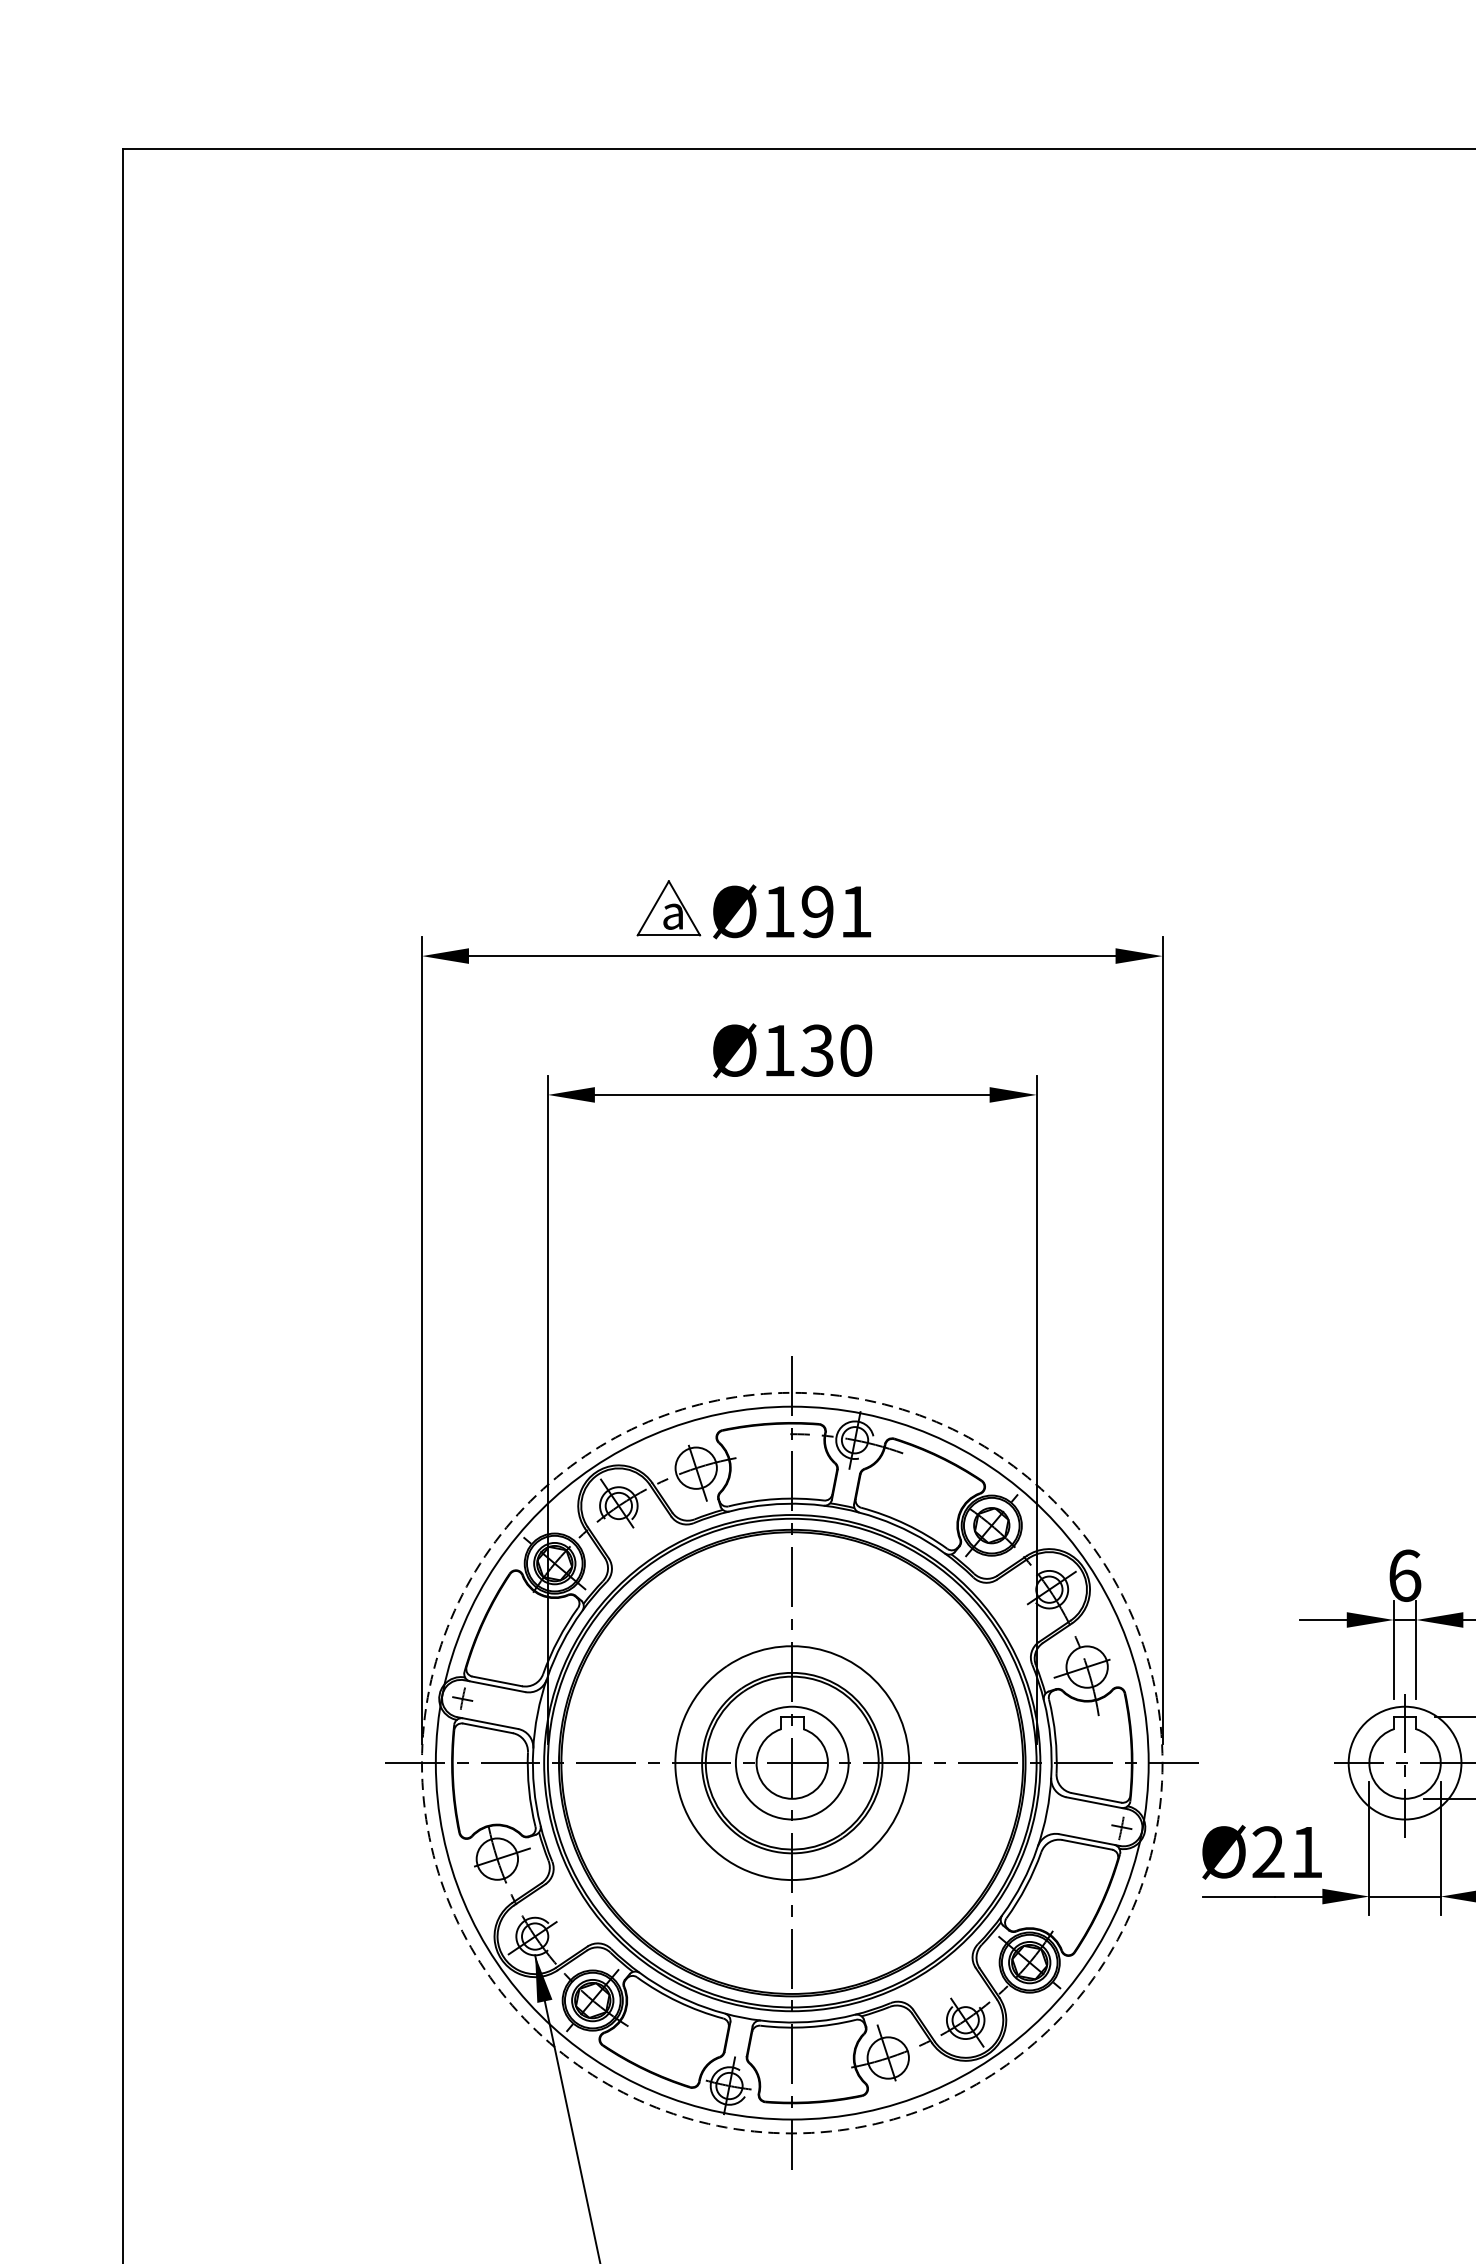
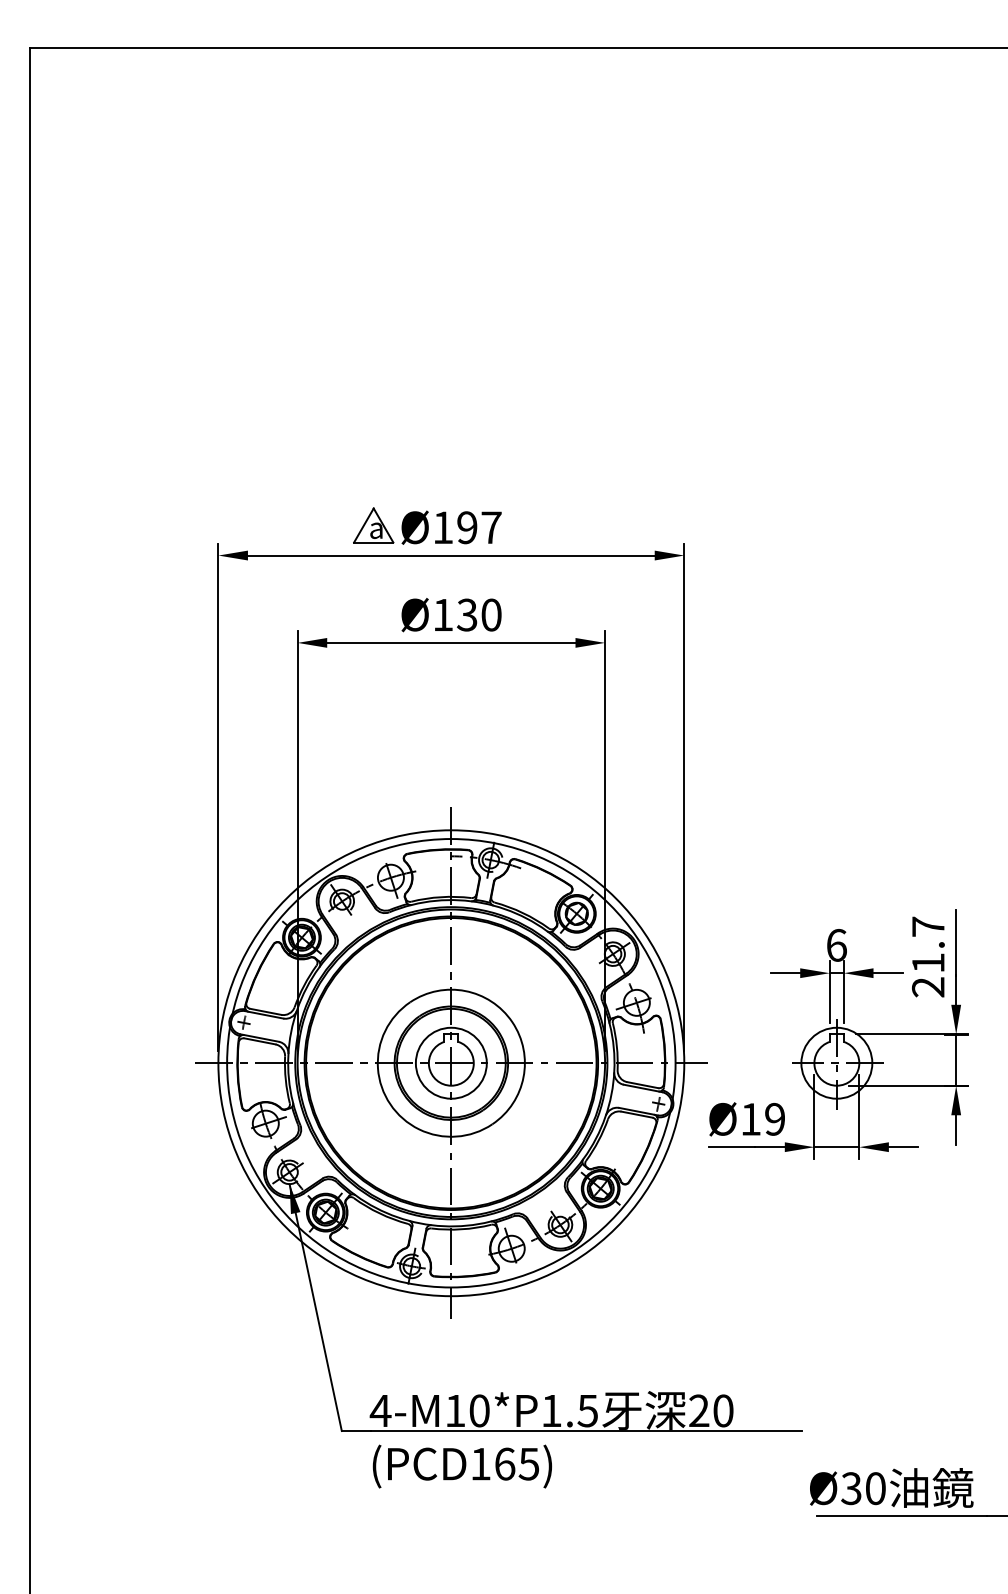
text: (856, 911) -> (491, 527), Ø191 -> Ø197
circle: (792, 1763) -> (451, 1063), dashed -> solid
text: (1286, 1850) -> (762, 1118), Ø21 -> Ø19

